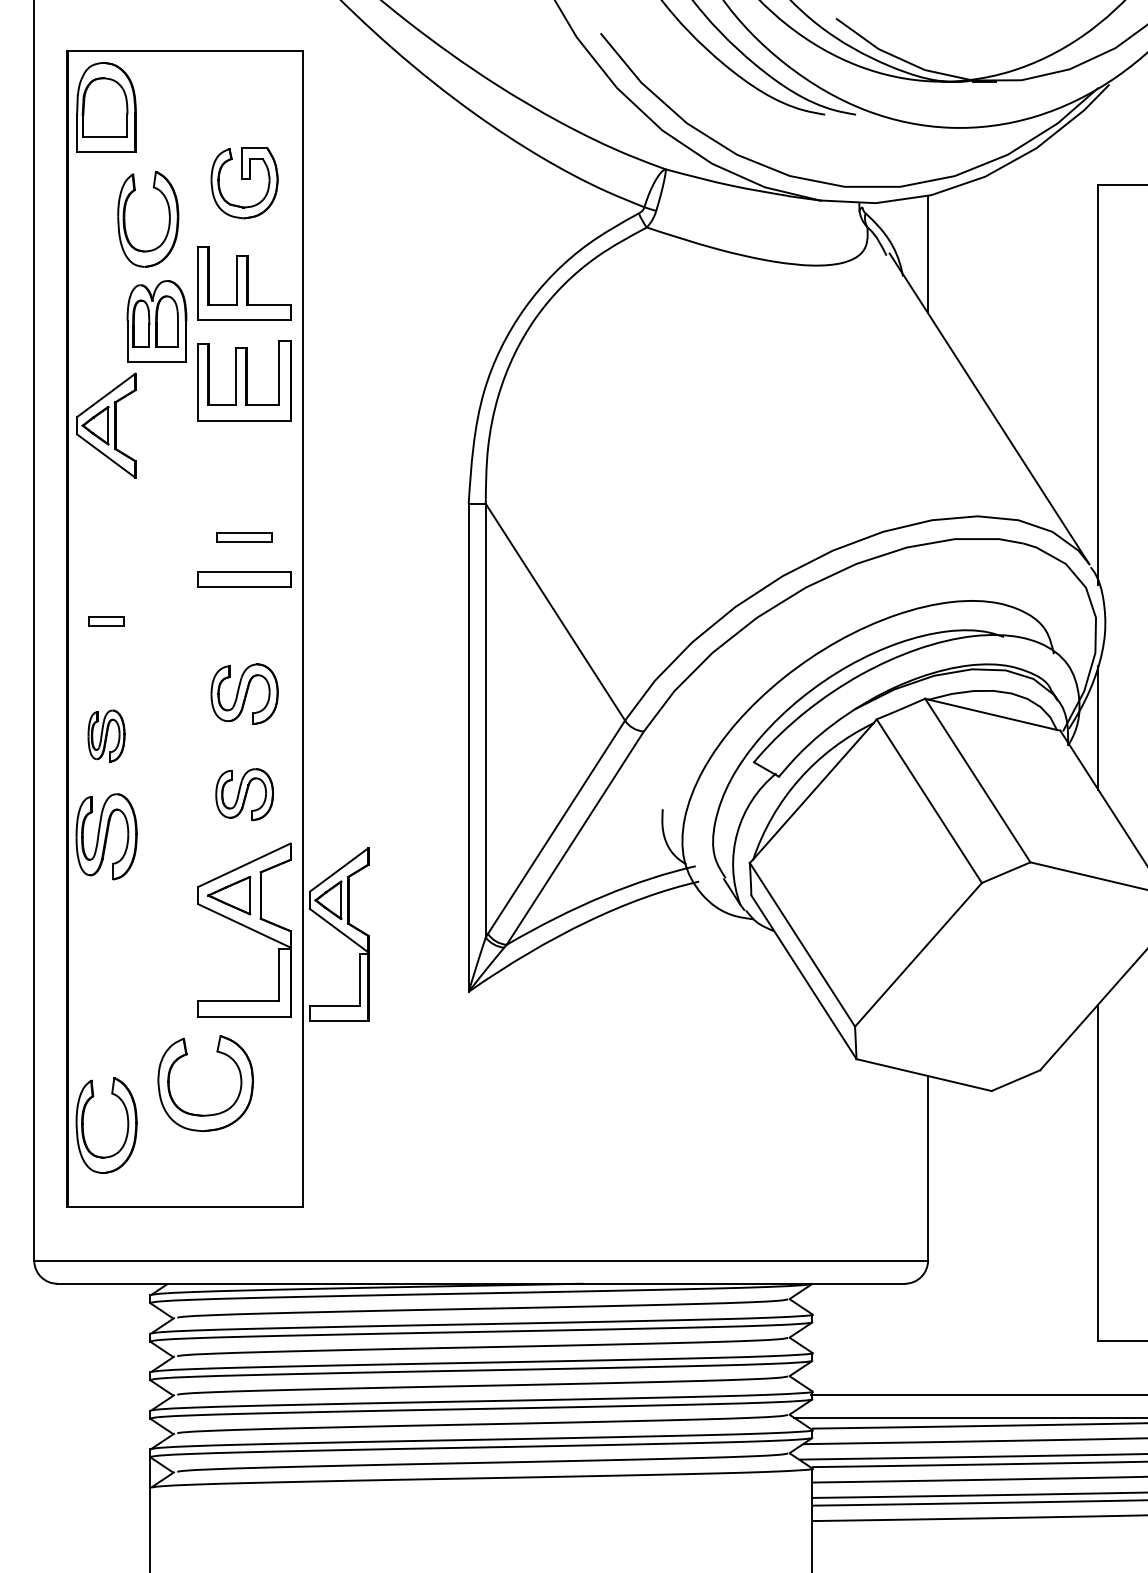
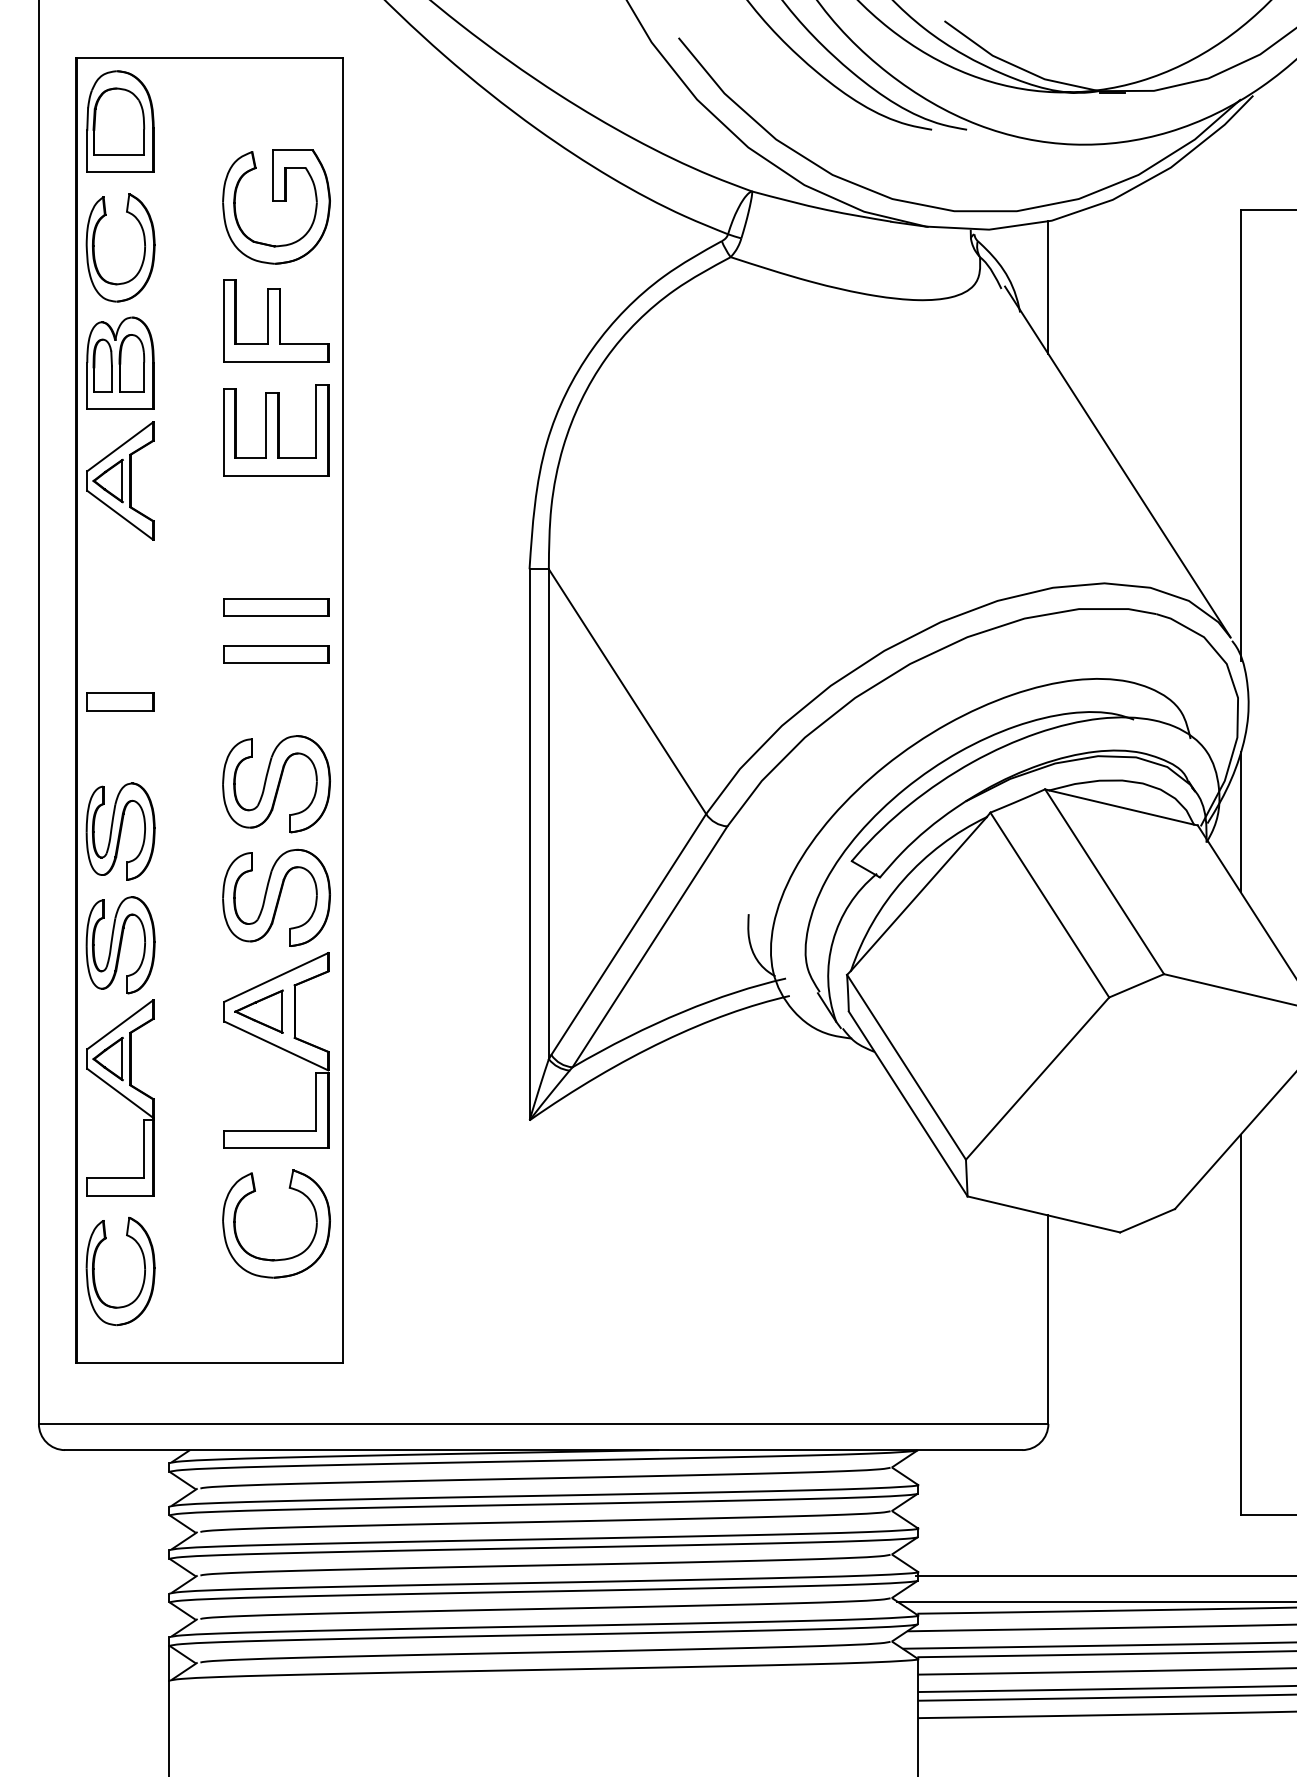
part: (244, 182) -> (276, 206), size x1.43
part: (168, 223) -> (143, 252), moved
part: (156, 320) -> (120, 362), moved
part: (244, 537) -> (276, 607), size x1.67
part: (106, 620) -> (120, 701), size x1.67
part: (244, 694) -> (276, 784), size x1.43
part: (106, 736) -> (120, 831), size x1.67
part: (244, 794) -> (276, 897), size x1.67
part: (339, 934) -> (120, 1097), moved
part: (210, 1114) -> (281, 1258), moved

